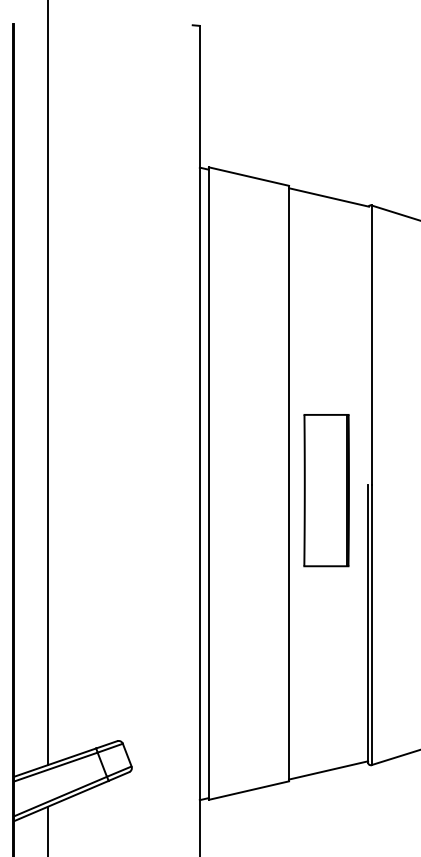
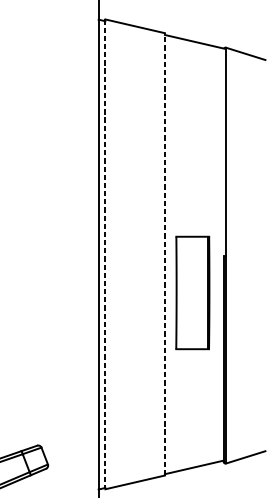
line: (289, 483) -> (165, 254), solid -> dashed
line: (208, 484) -> (105, 255), solid -> dashed
part: (326, 490) -> (192, 292), moved

